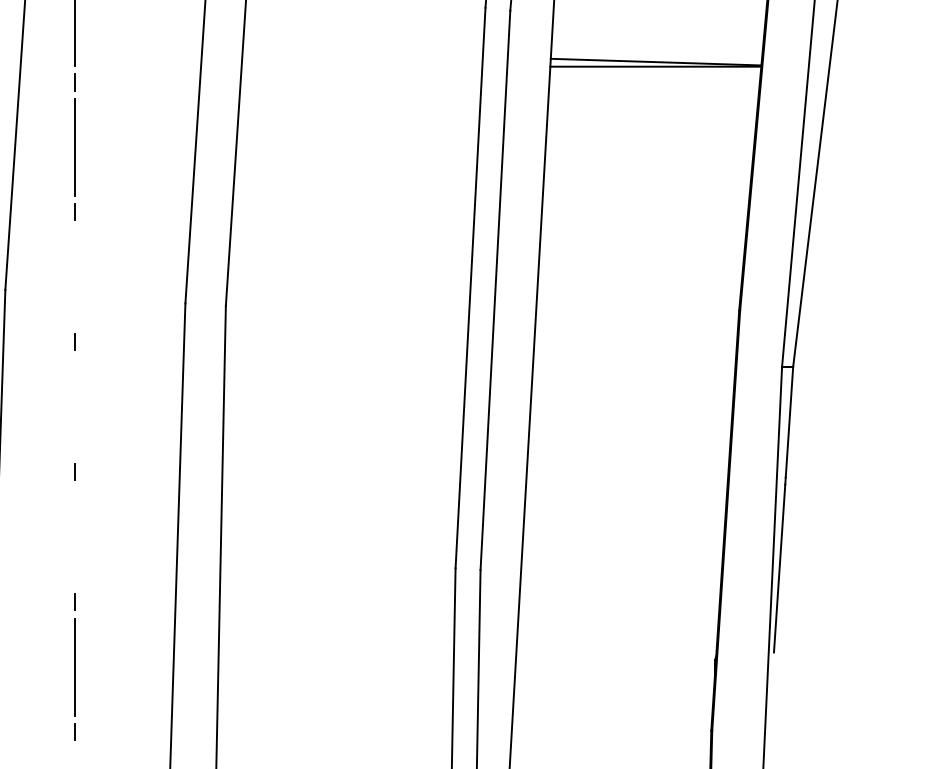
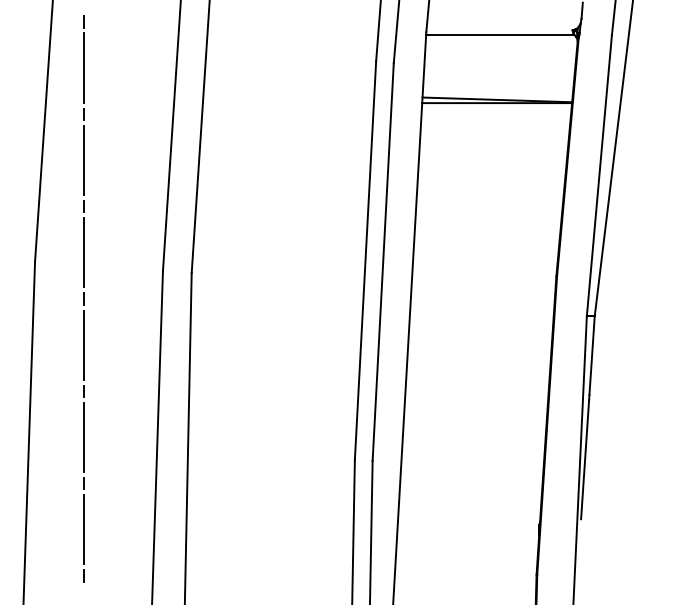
line: (74, 276) -> (84, 252), added
line: (74, 406) -> (84, 344), added
line: (74, 537) -> (84, 437), added

